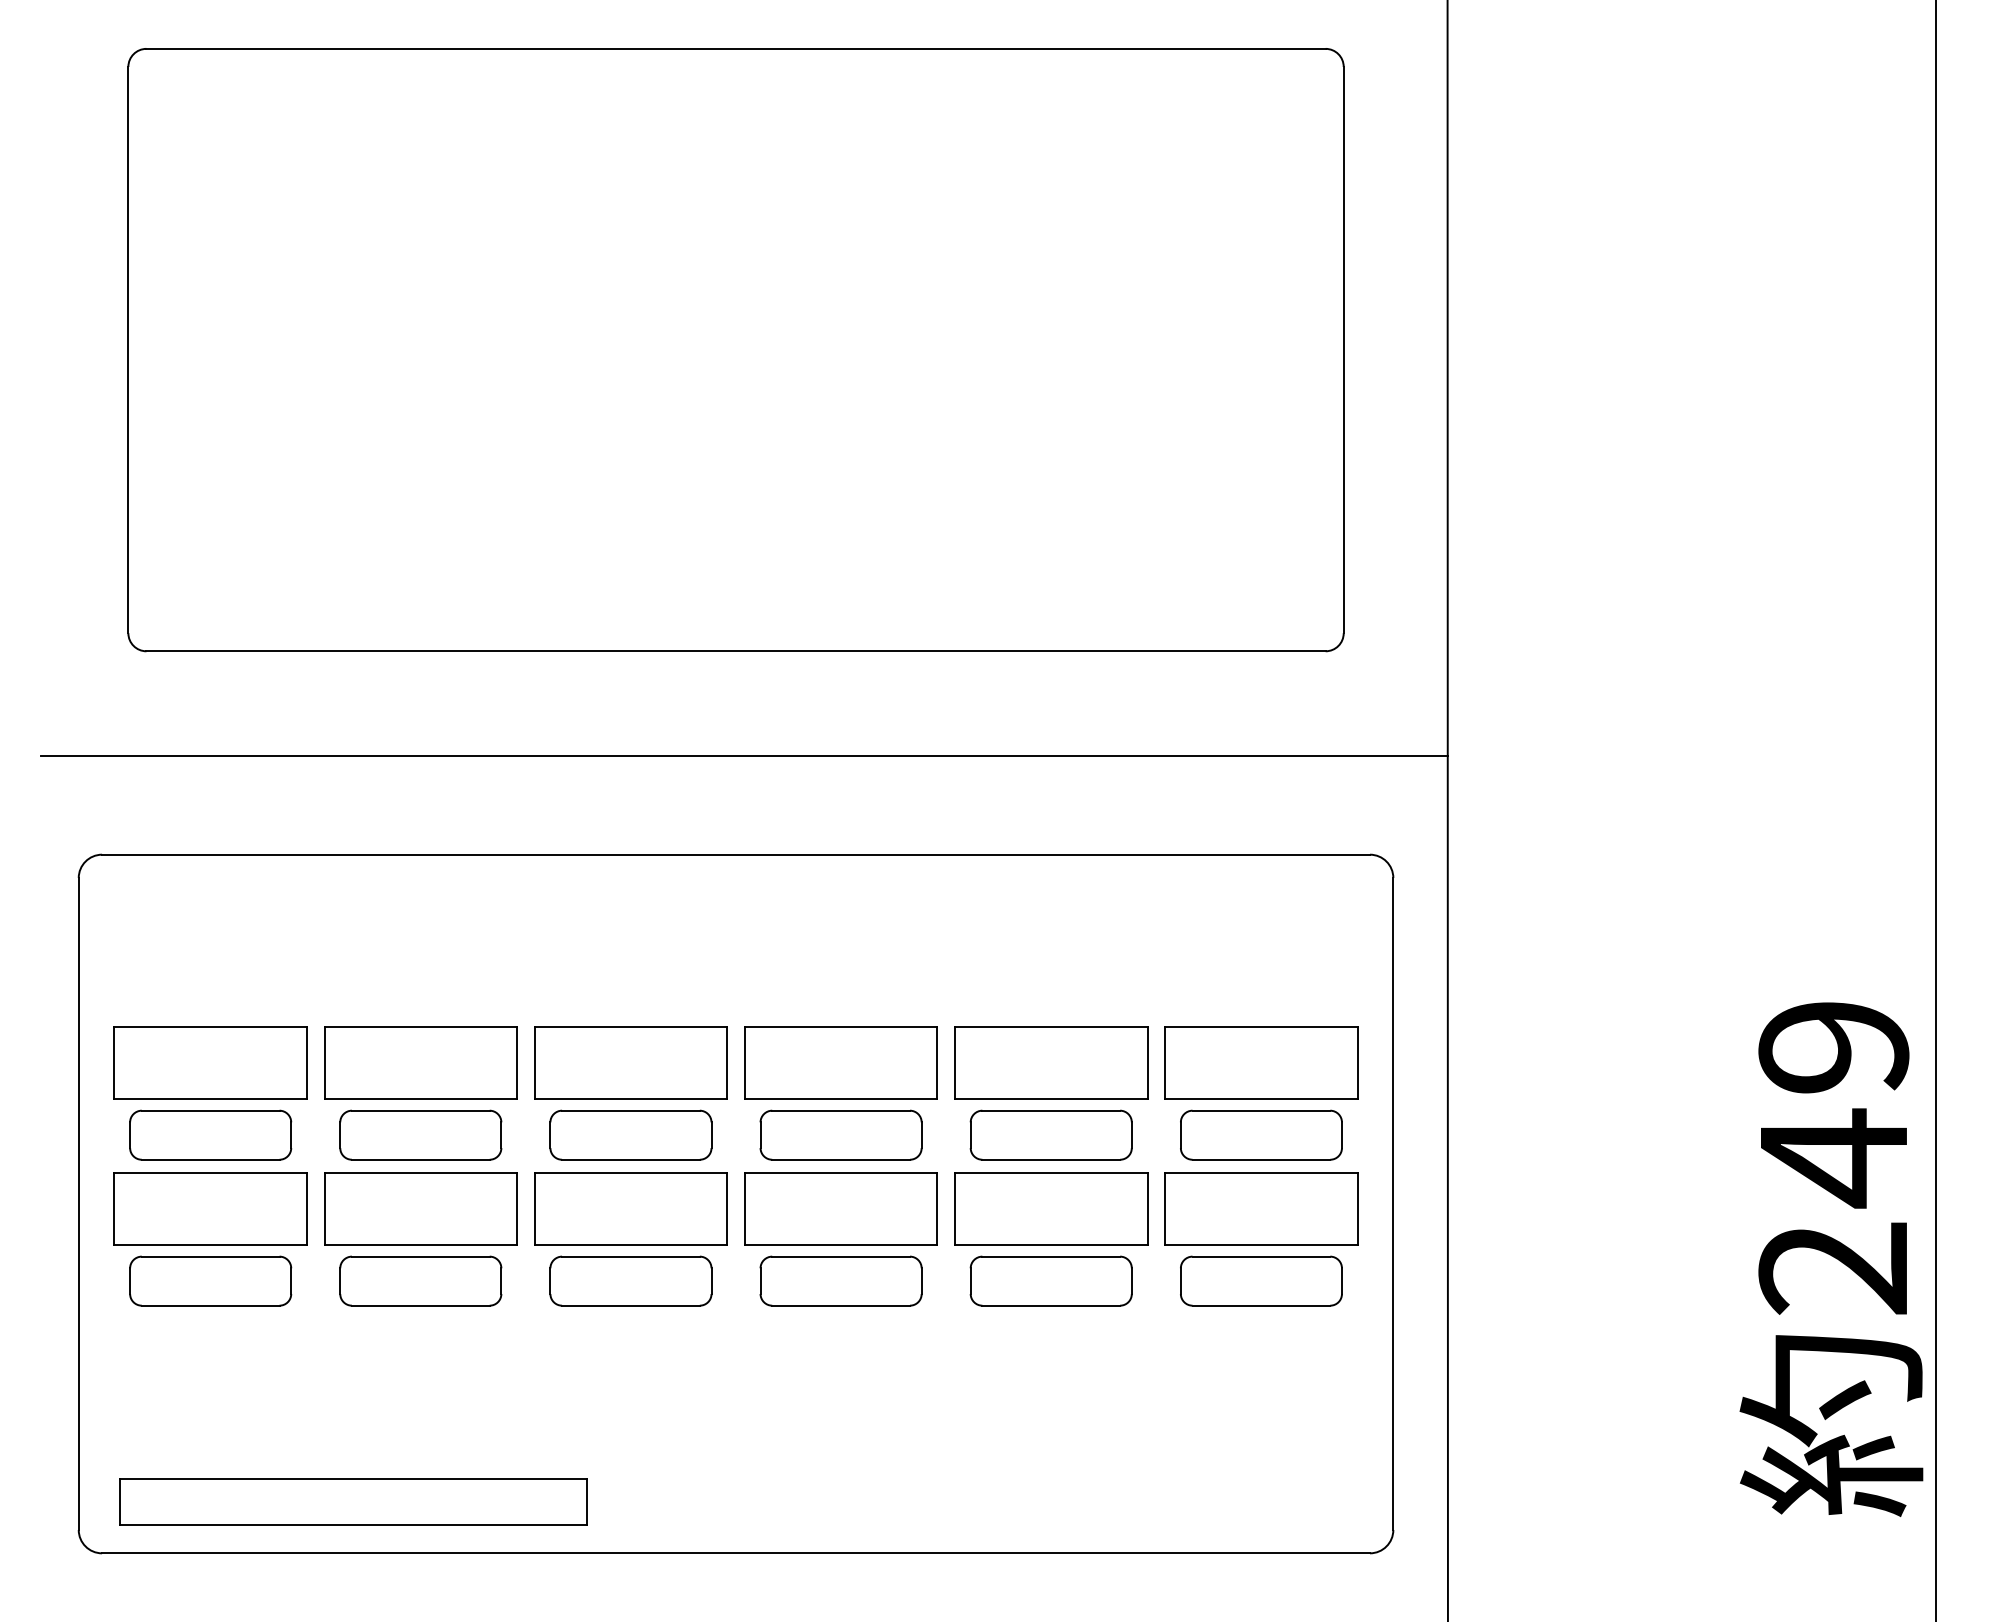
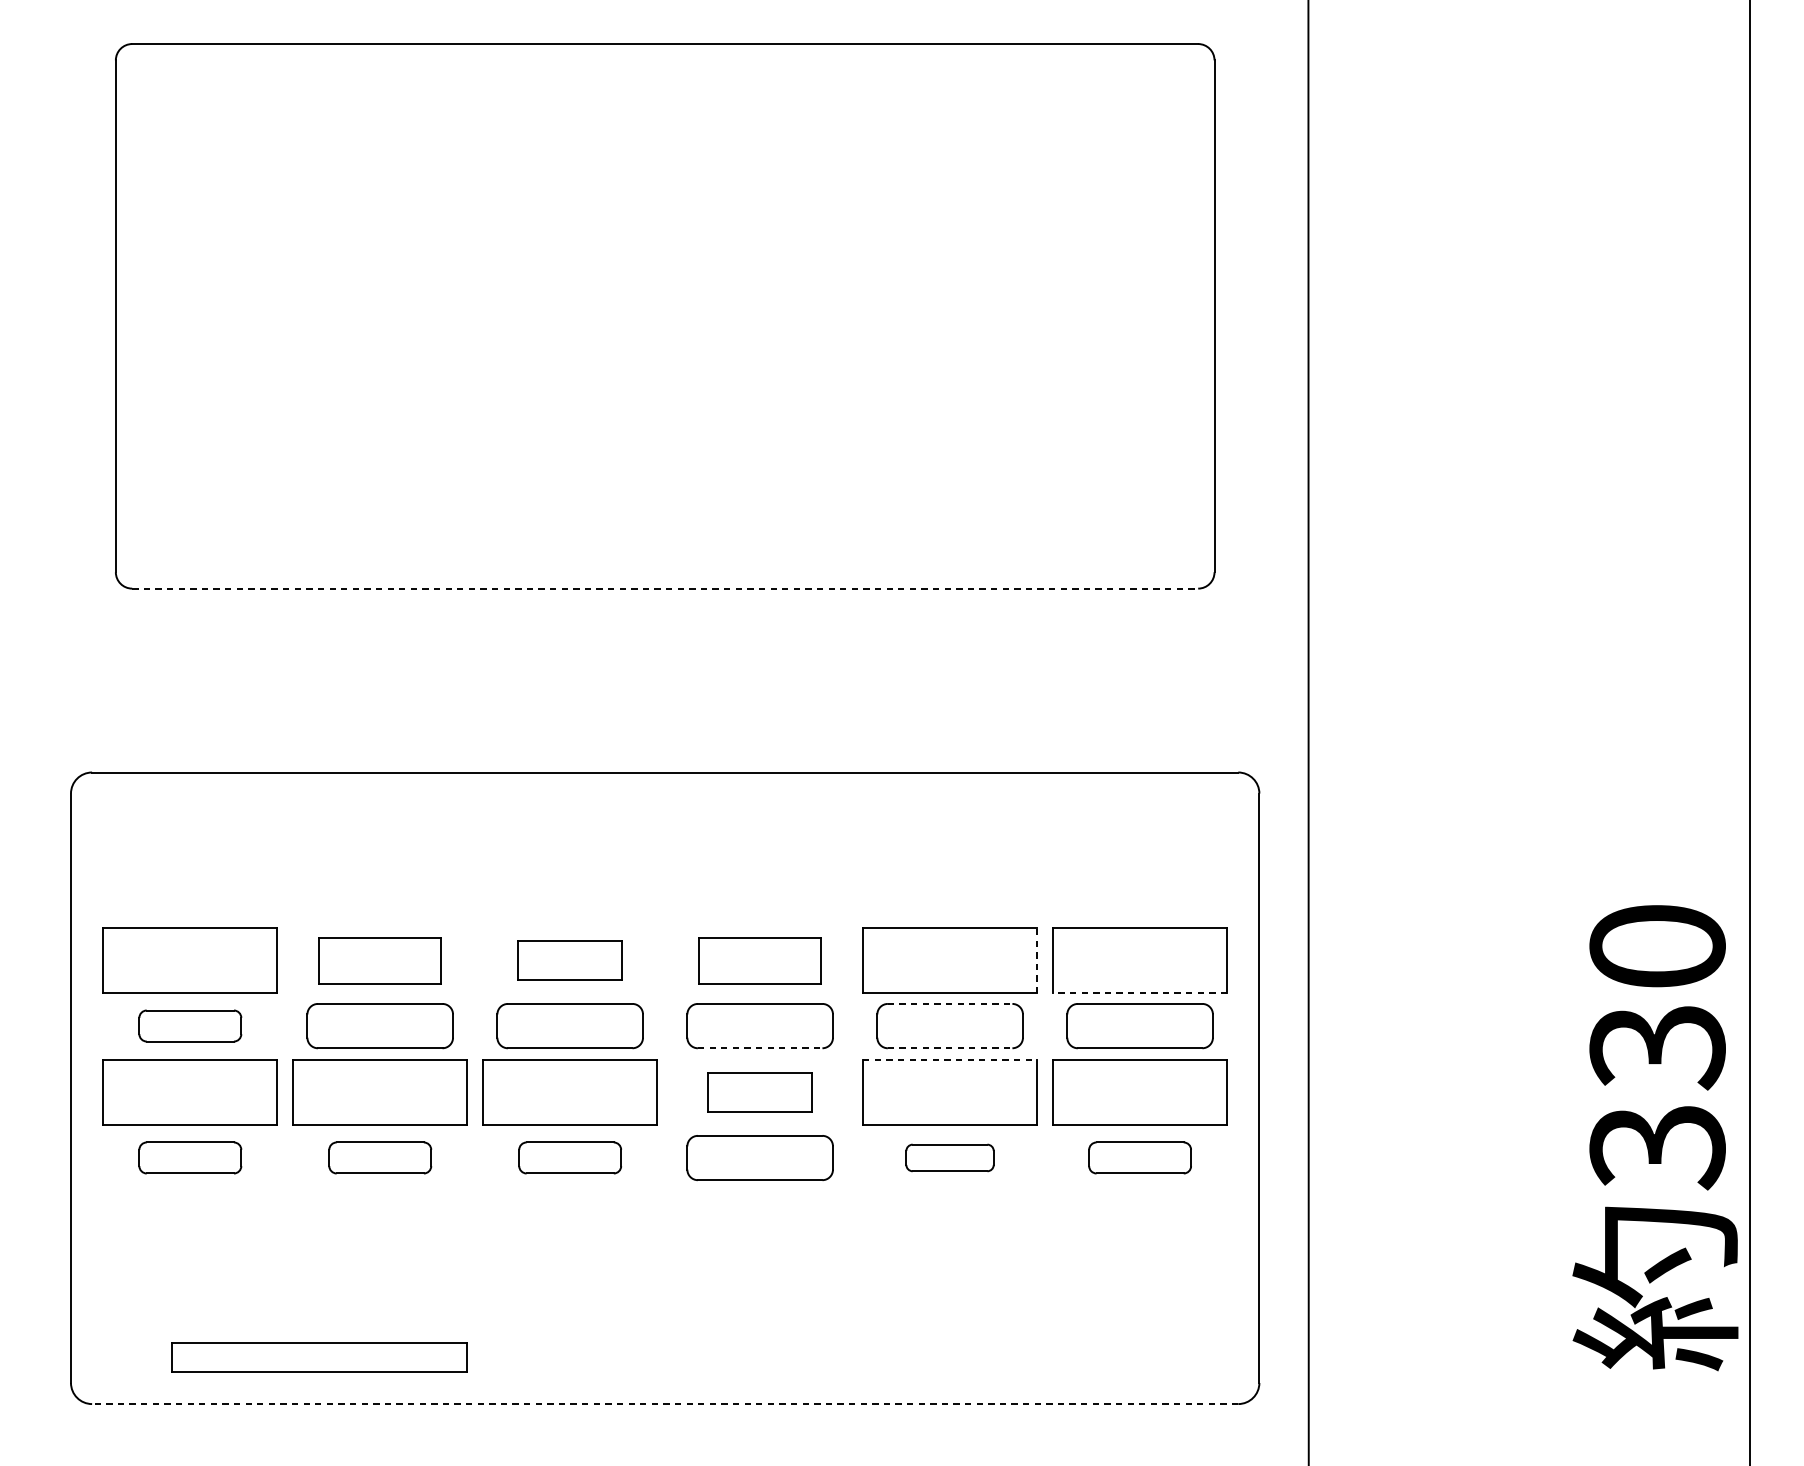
line: (736, 651) -> (665, 588), solid -> dashed
line: (744, 755) -> (672, 682), removed
part: (420, 1062) -> (379, 960), size x0.7
part: (630, 1062) -> (569, 960), size x0.6
part: (840, 1062) -> (759, 960), size x0.7
line: (1147, 1062) -> (1037, 960), solid -> dashed
line: (1260, 1099) -> (1139, 993), solid -> dashed
line: (1051, 1110) -> (950, 1003), solid -> dashed
part: (210, 1134) -> (190, 1025), size x0.7
line: (841, 1159) -> (760, 1048), solid -> dashed
line: (1051, 1159) -> (950, 1048), solid -> dashed
text: (1833, 1159) -> (1657, 1048), 249 -> 330
line: (1051, 1172) -> (950, 1059), solid -> dashed
part: (840, 1208) -> (759, 1092), size x0.6
part: (210, 1280) -> (190, 1157), size x0.7
part: (420, 1280) -> (379, 1157), size x0.7
part: (630, 1280) -> (569, 1157), size x0.7
part: (1050, 1280) -> (949, 1157), size x0.6
part: (1261, 1280) -> (1140, 1157), size x0.7
part: (353, 1501) -> (319, 1357), size x0.7
line: (736, 1553) -> (665, 1404), solid -> dashed

